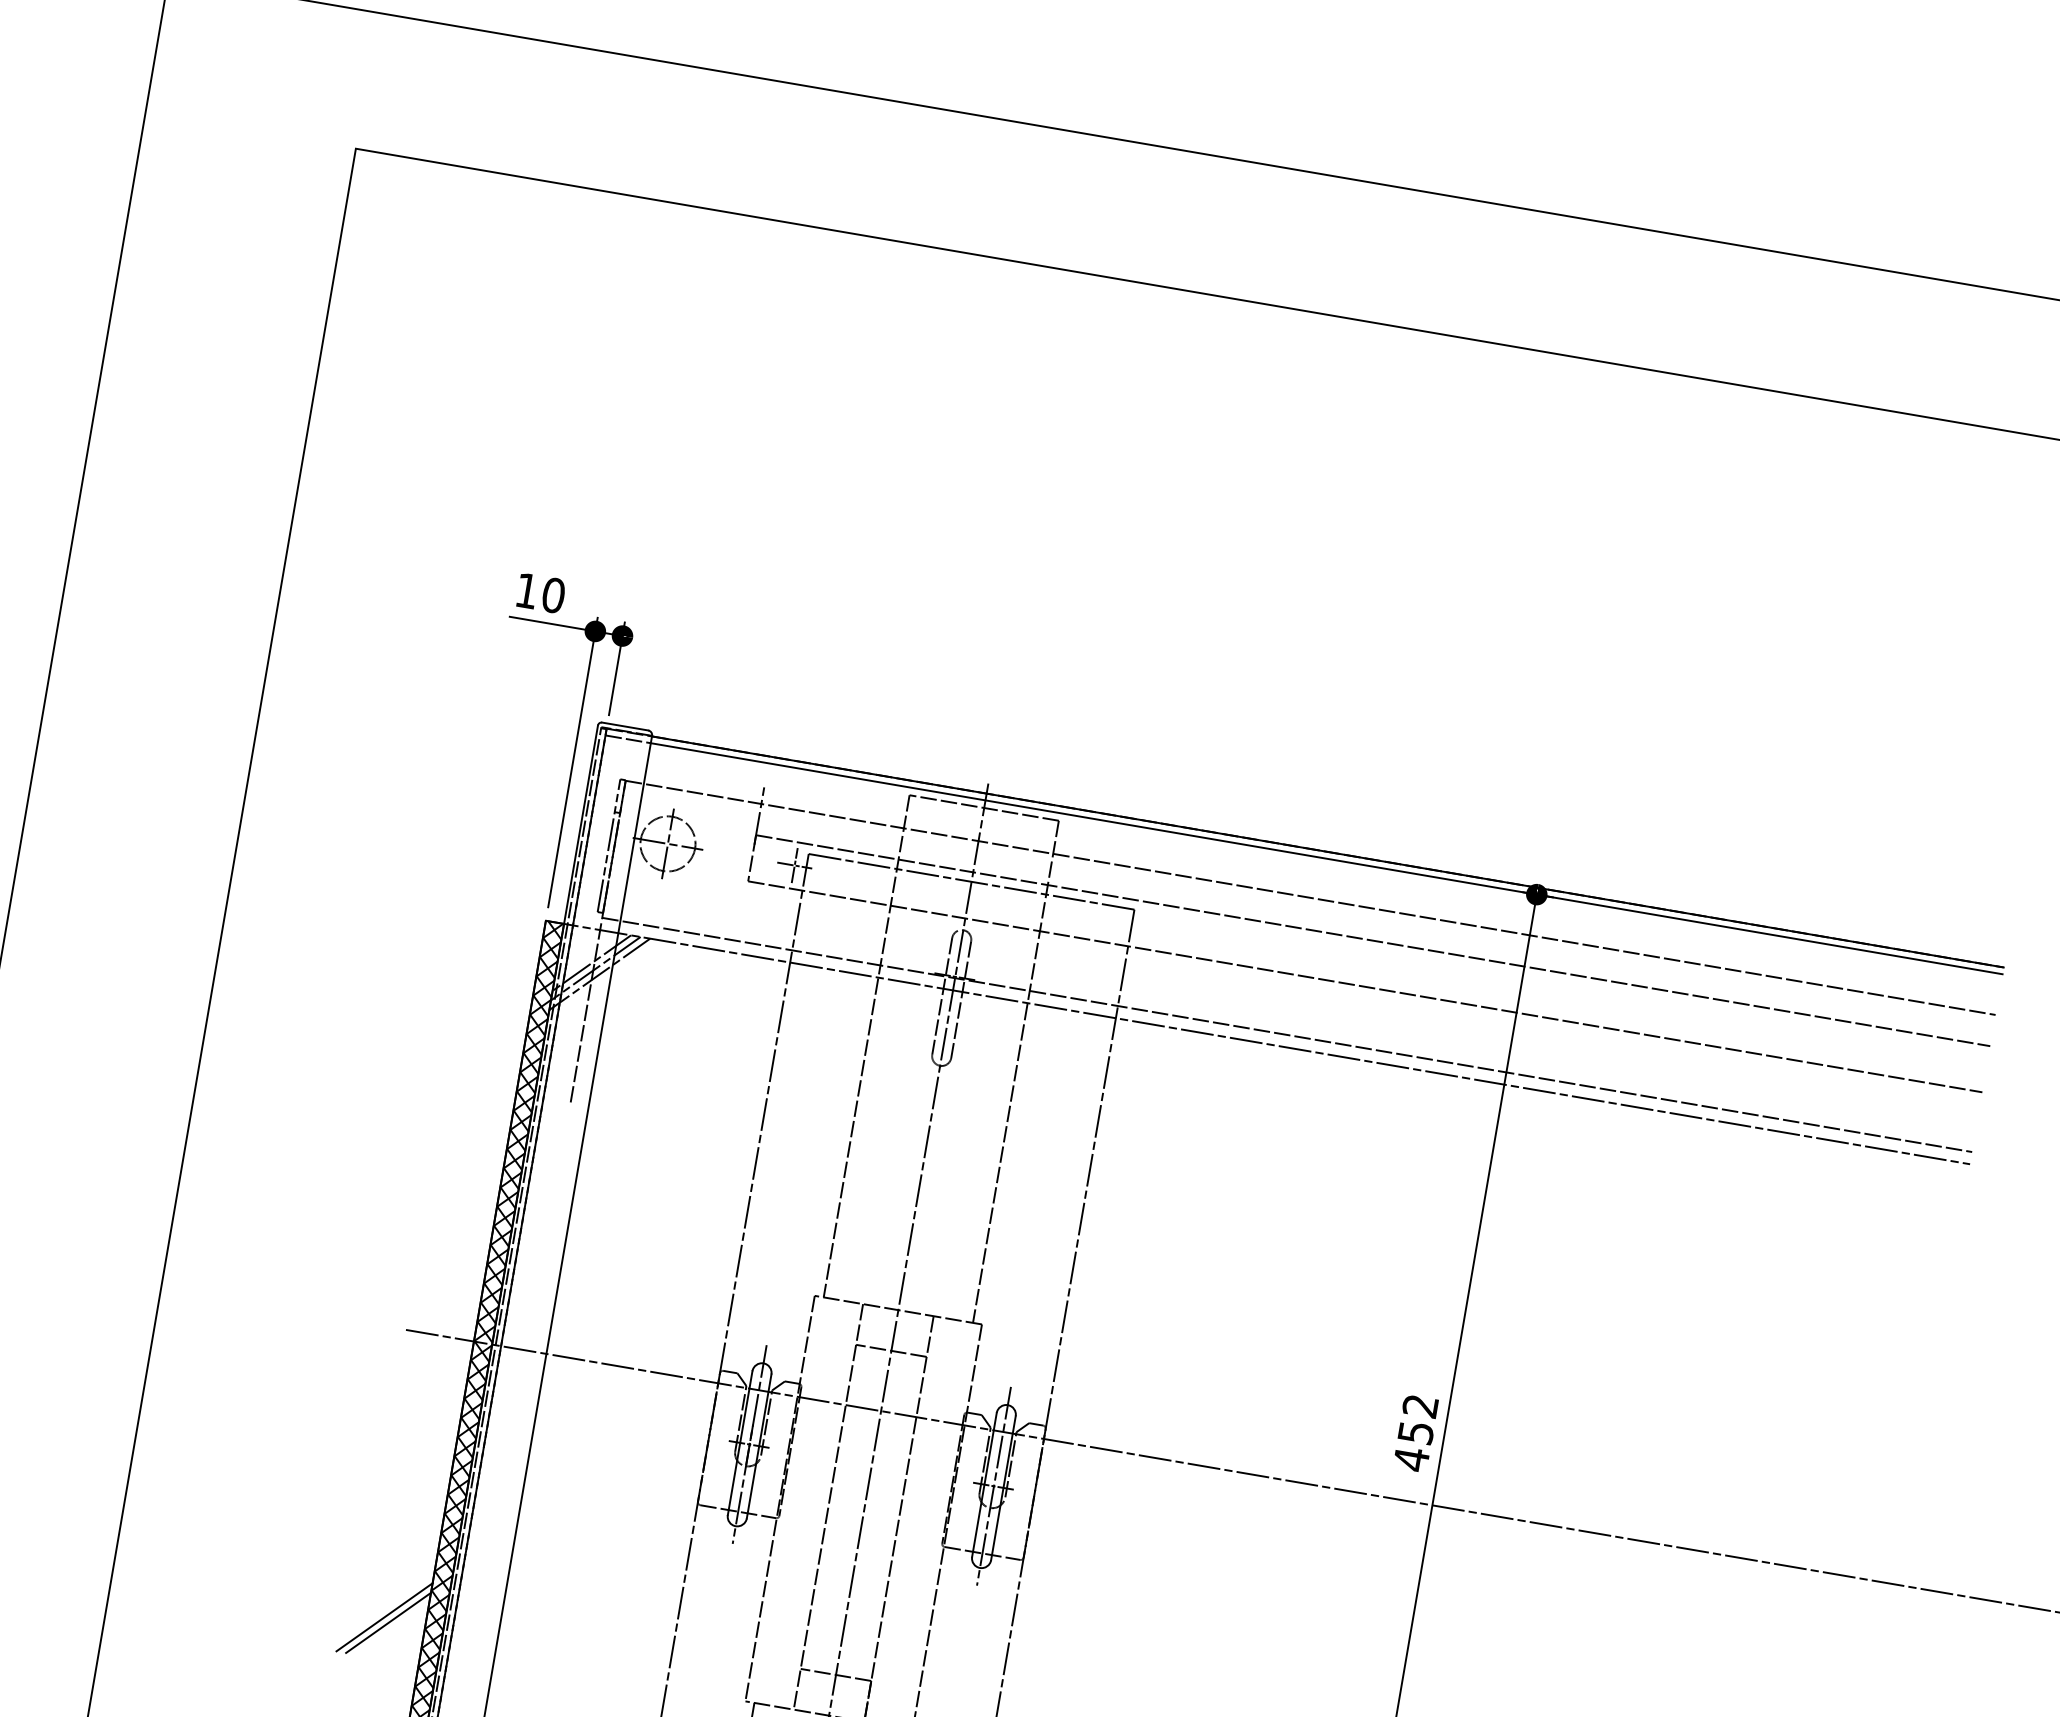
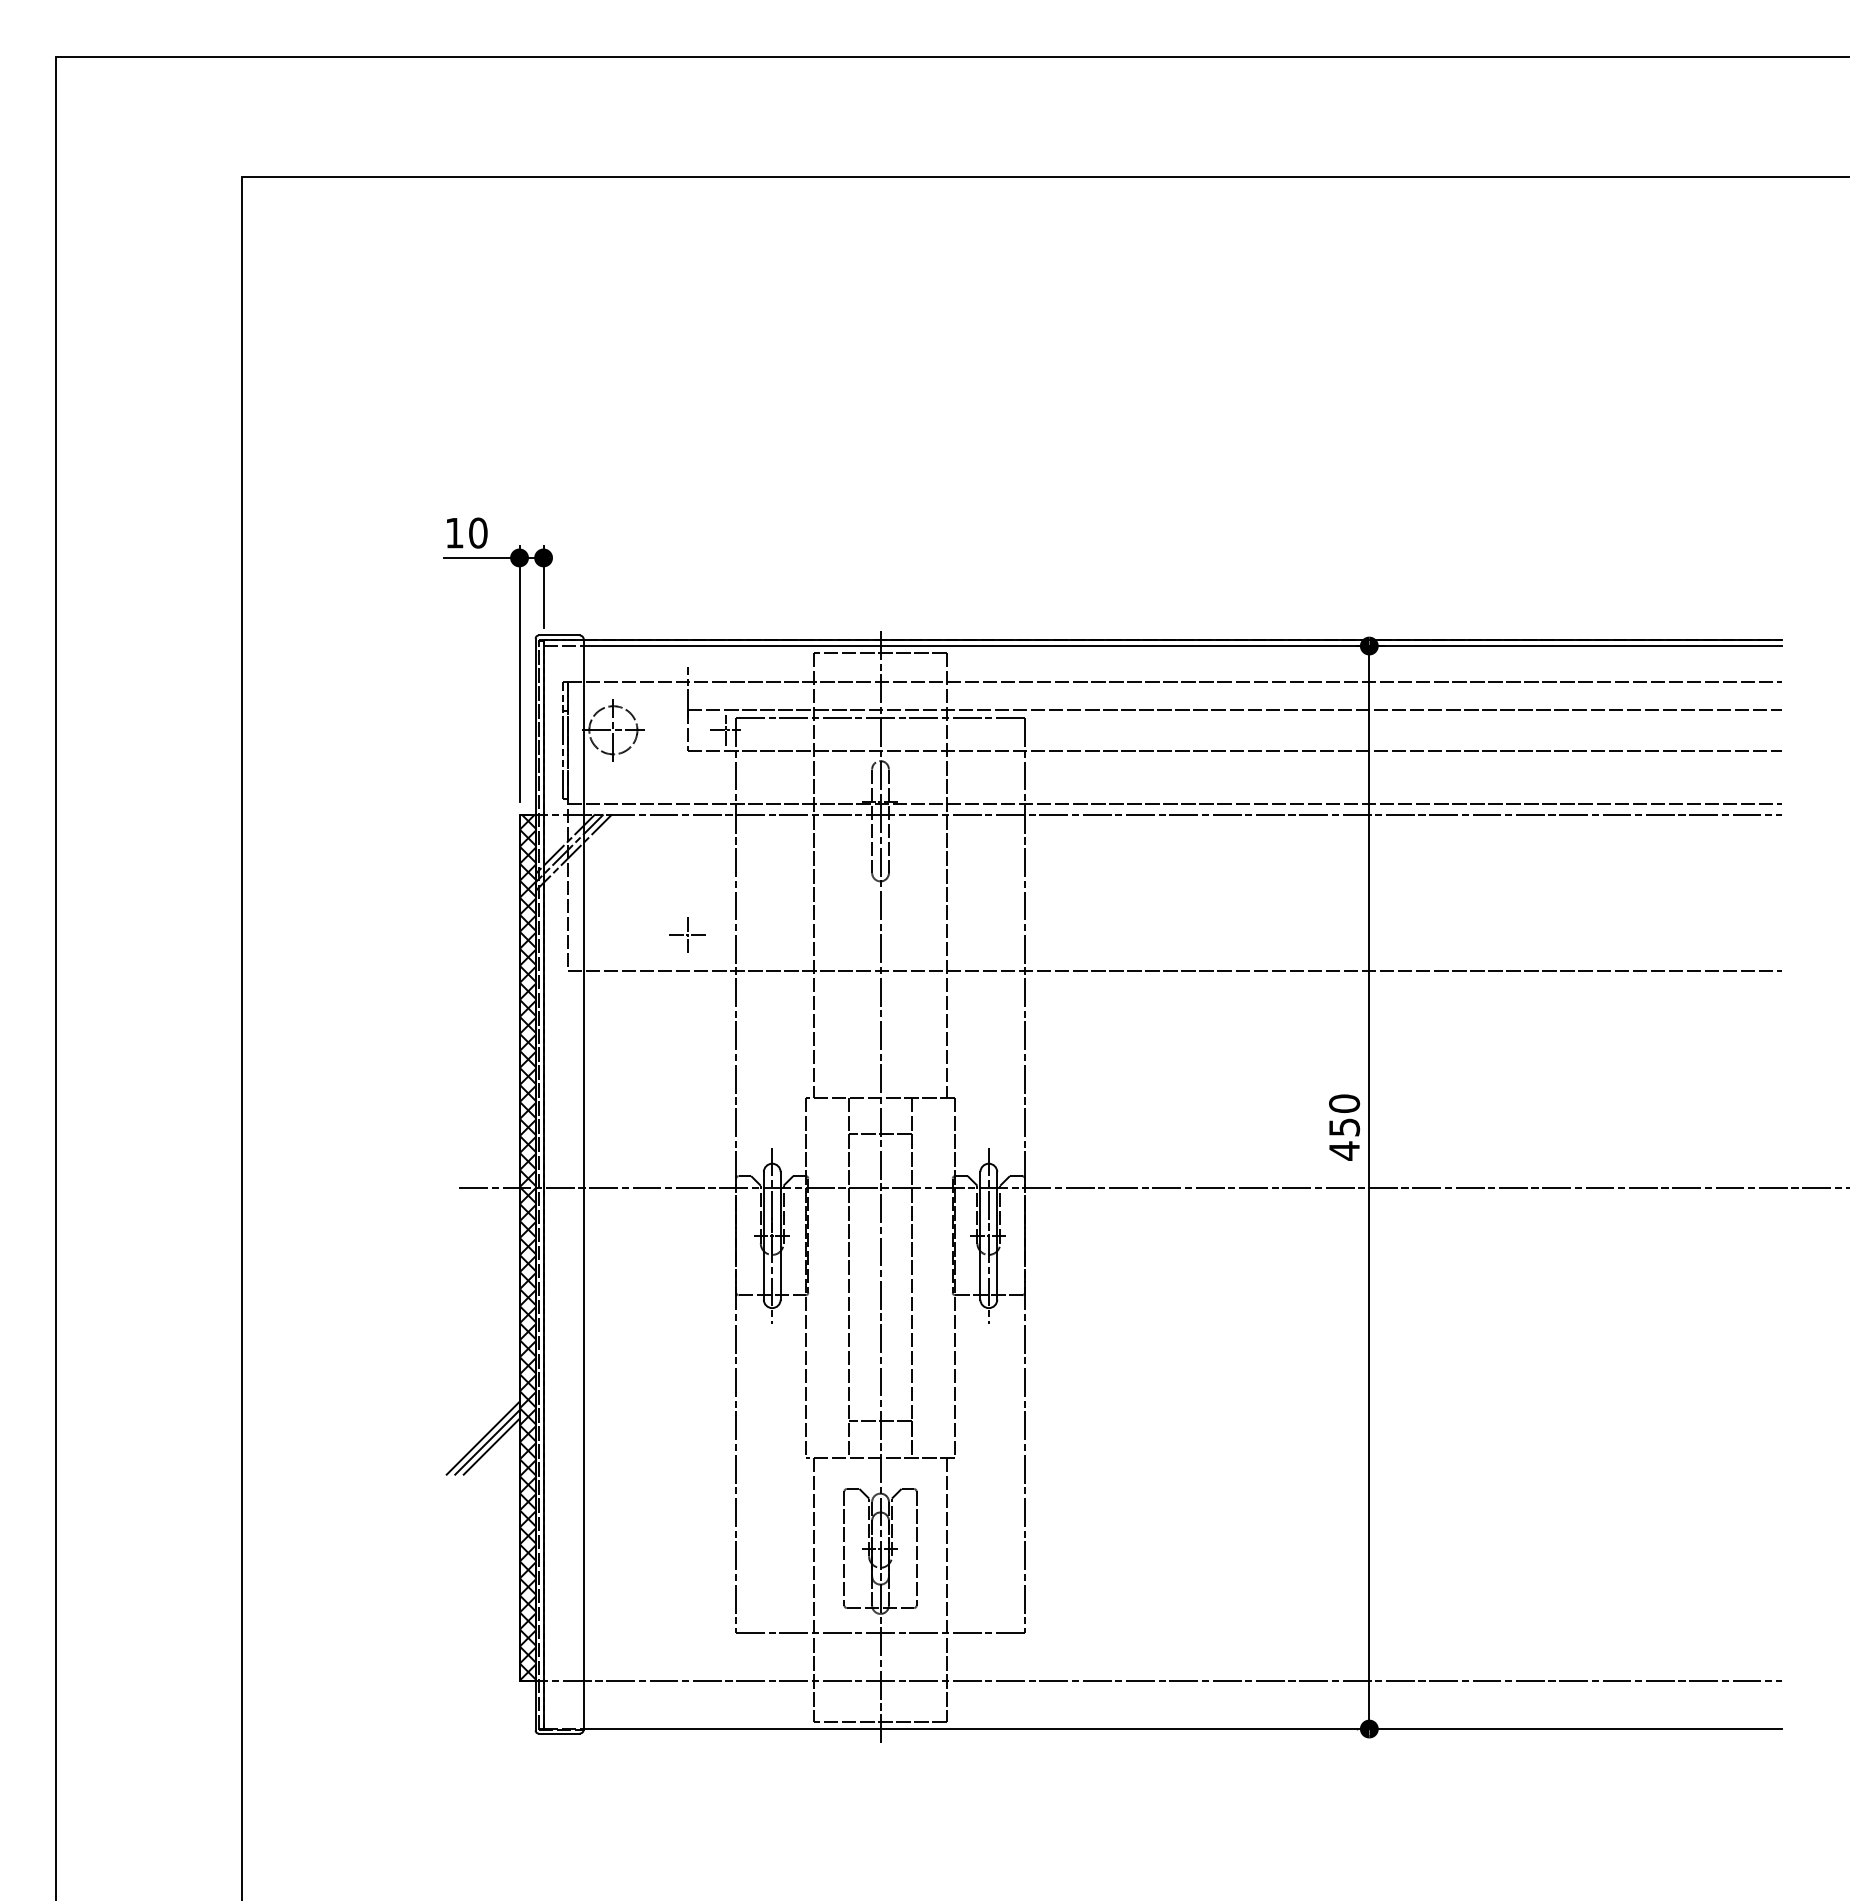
part: (712, 1088) -> (687, 934), added
line: (1254, 1223) -> (1174, 970), added
text: (1420, 1405) -> (1344, 1103), 452 -> 450
line: (392, 1628) -> (491, 1446), added

